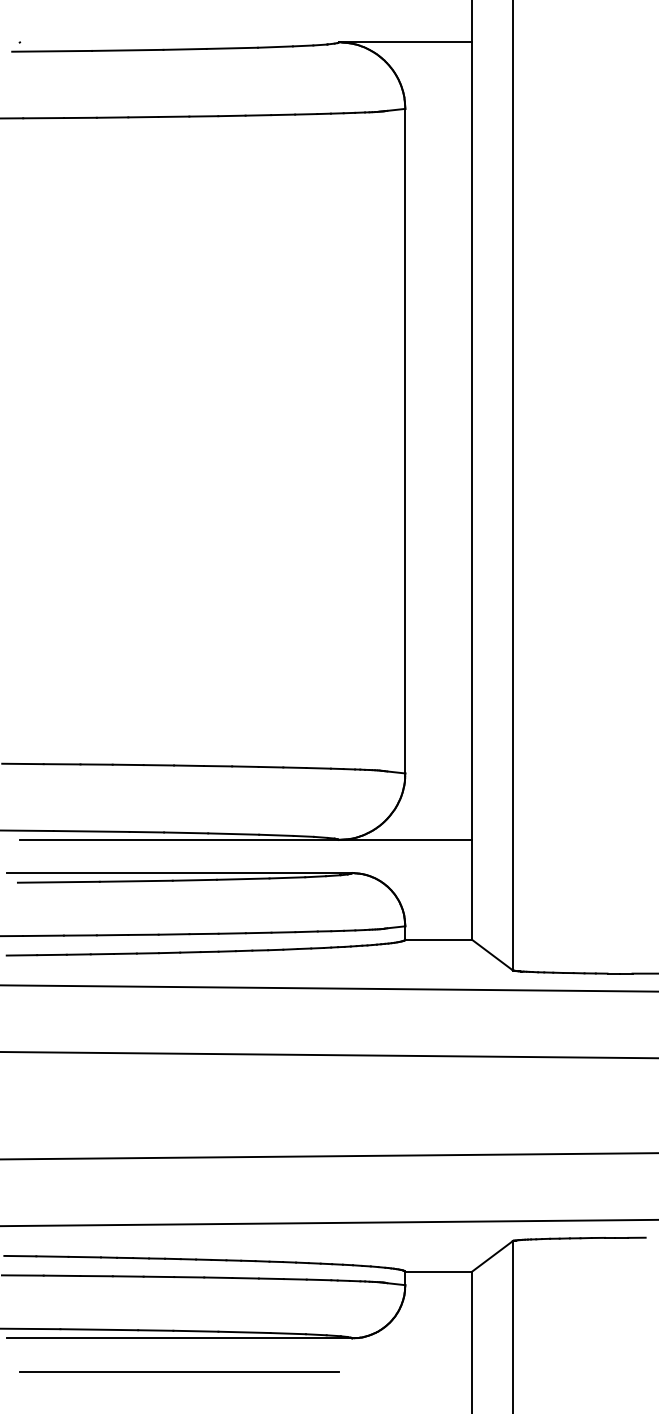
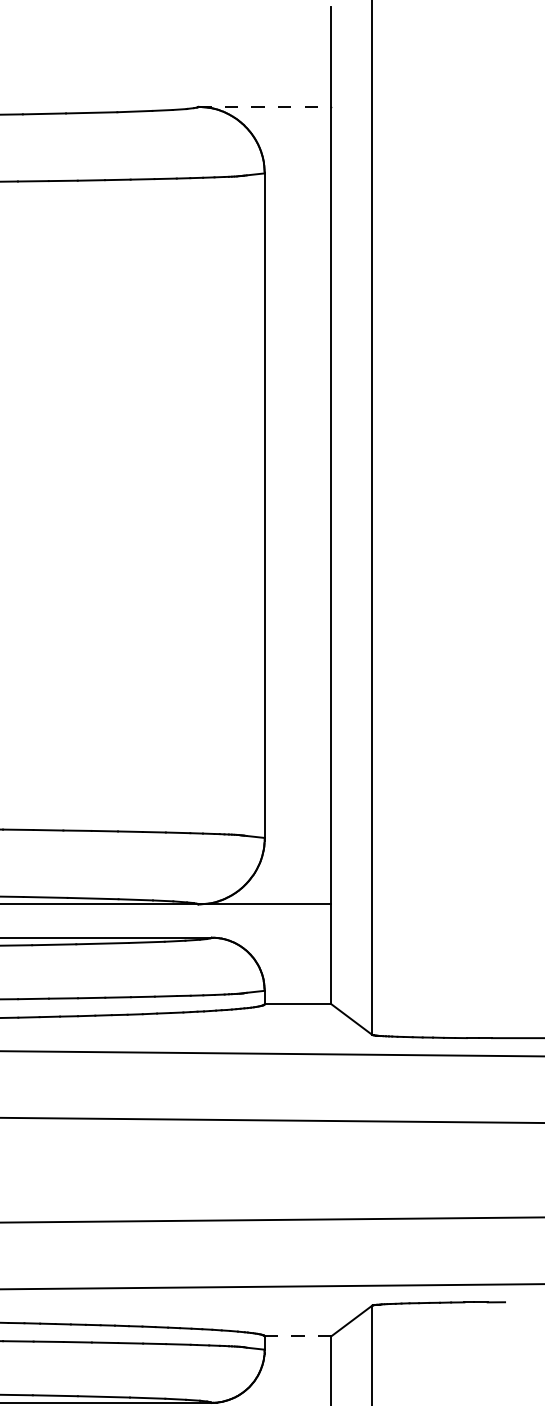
line: (405, 42) -> (264, 107), solid -> dashed
line: (439, 1271) -> (298, 1336), solid -> dashed

